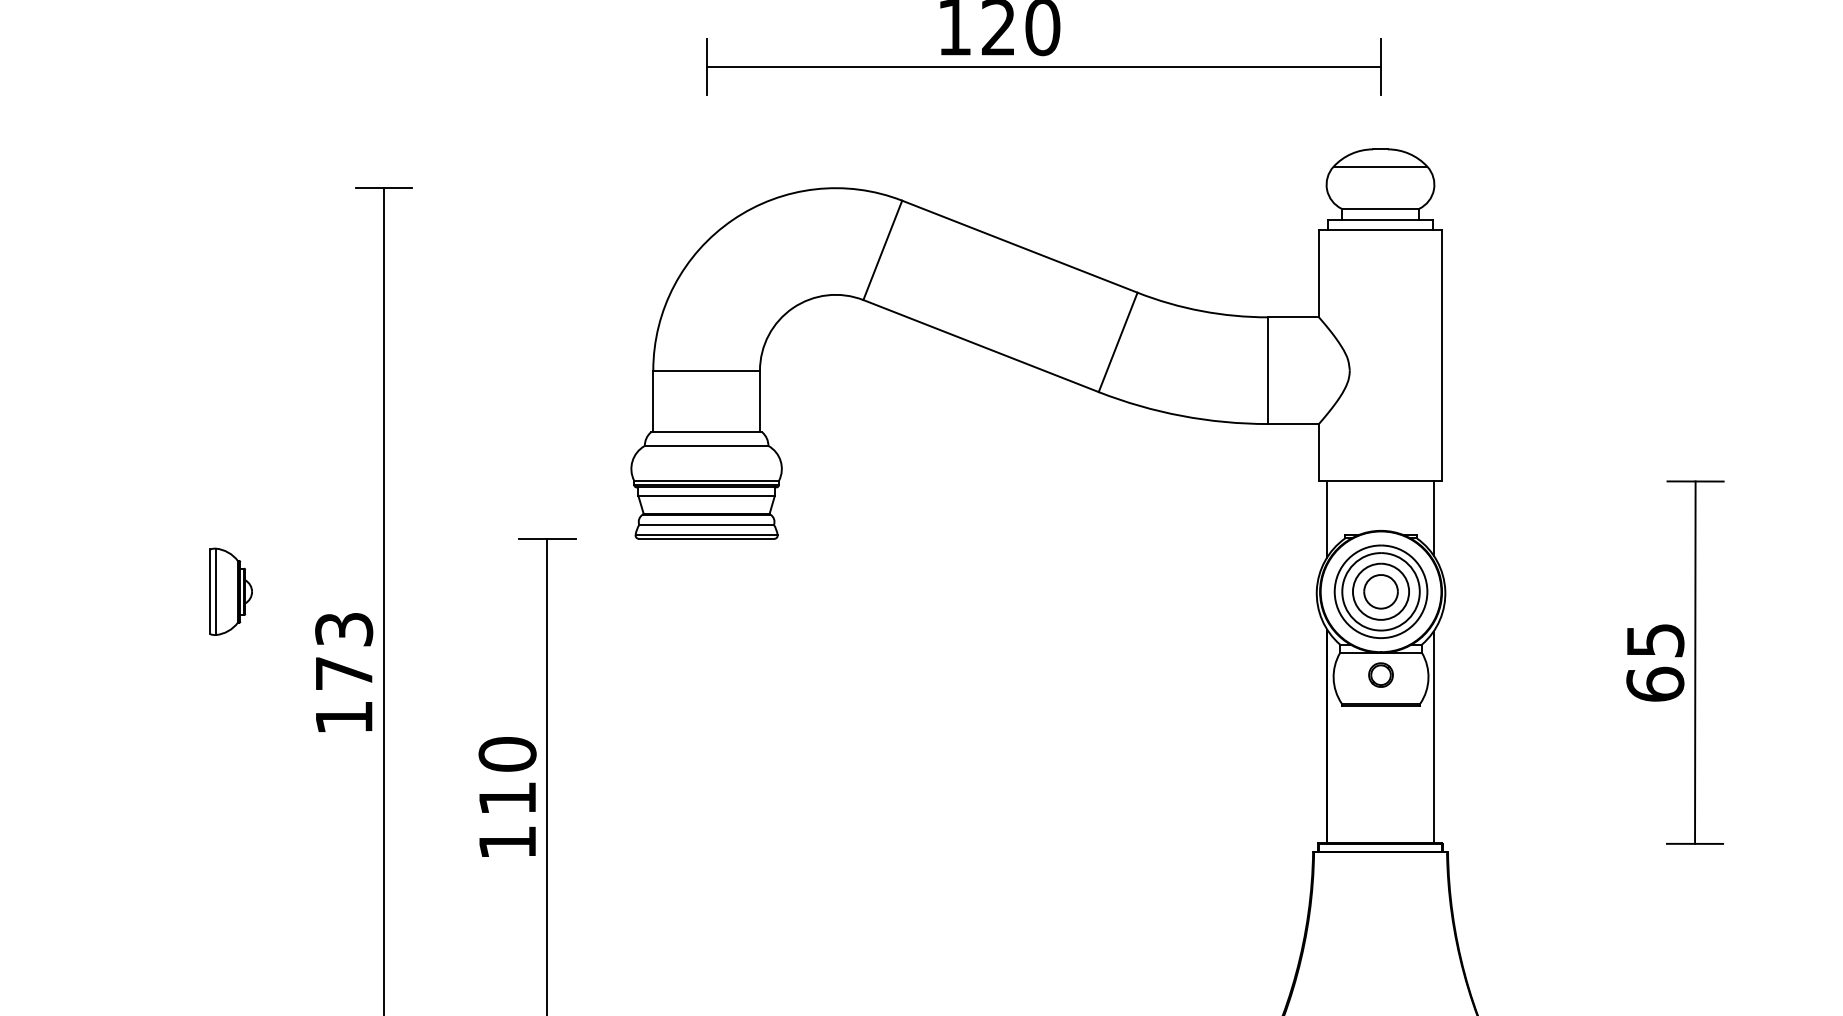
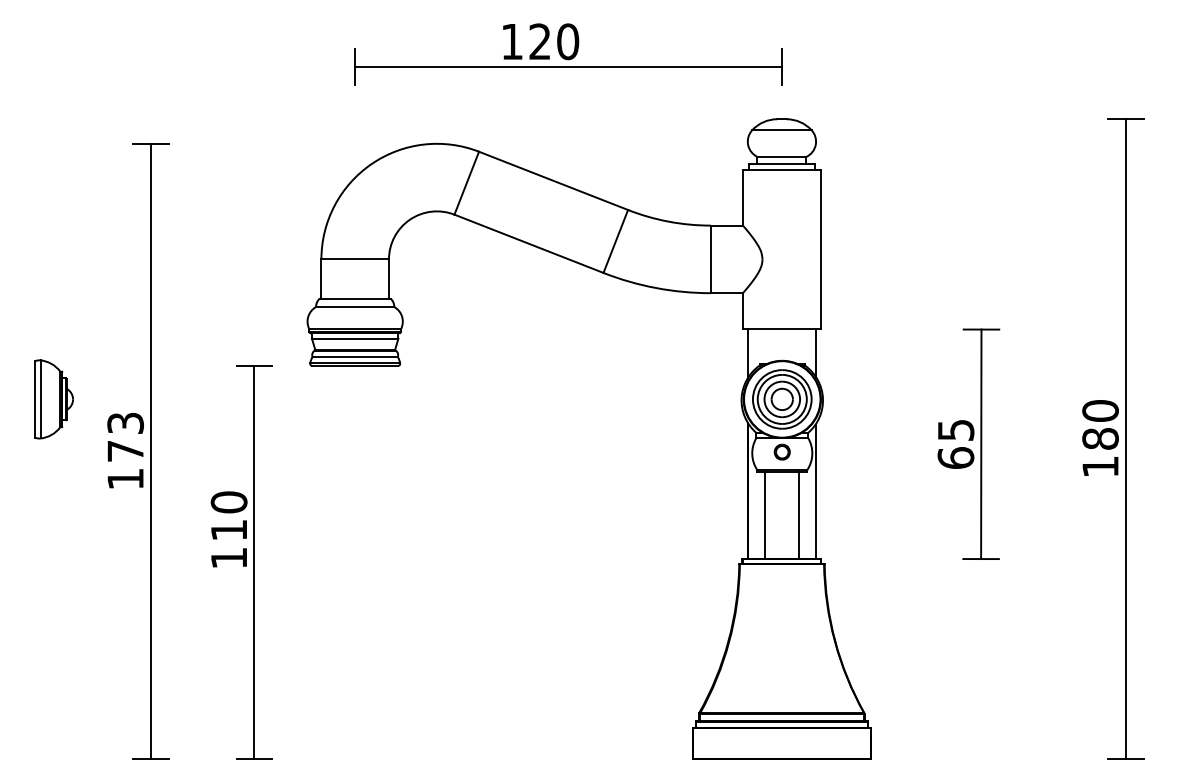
part: (230, 591) -> (53, 399), size x1.43
line: (1354, 775) -> (765, 515), added
line: (1408, 775) -> (799, 515), added

